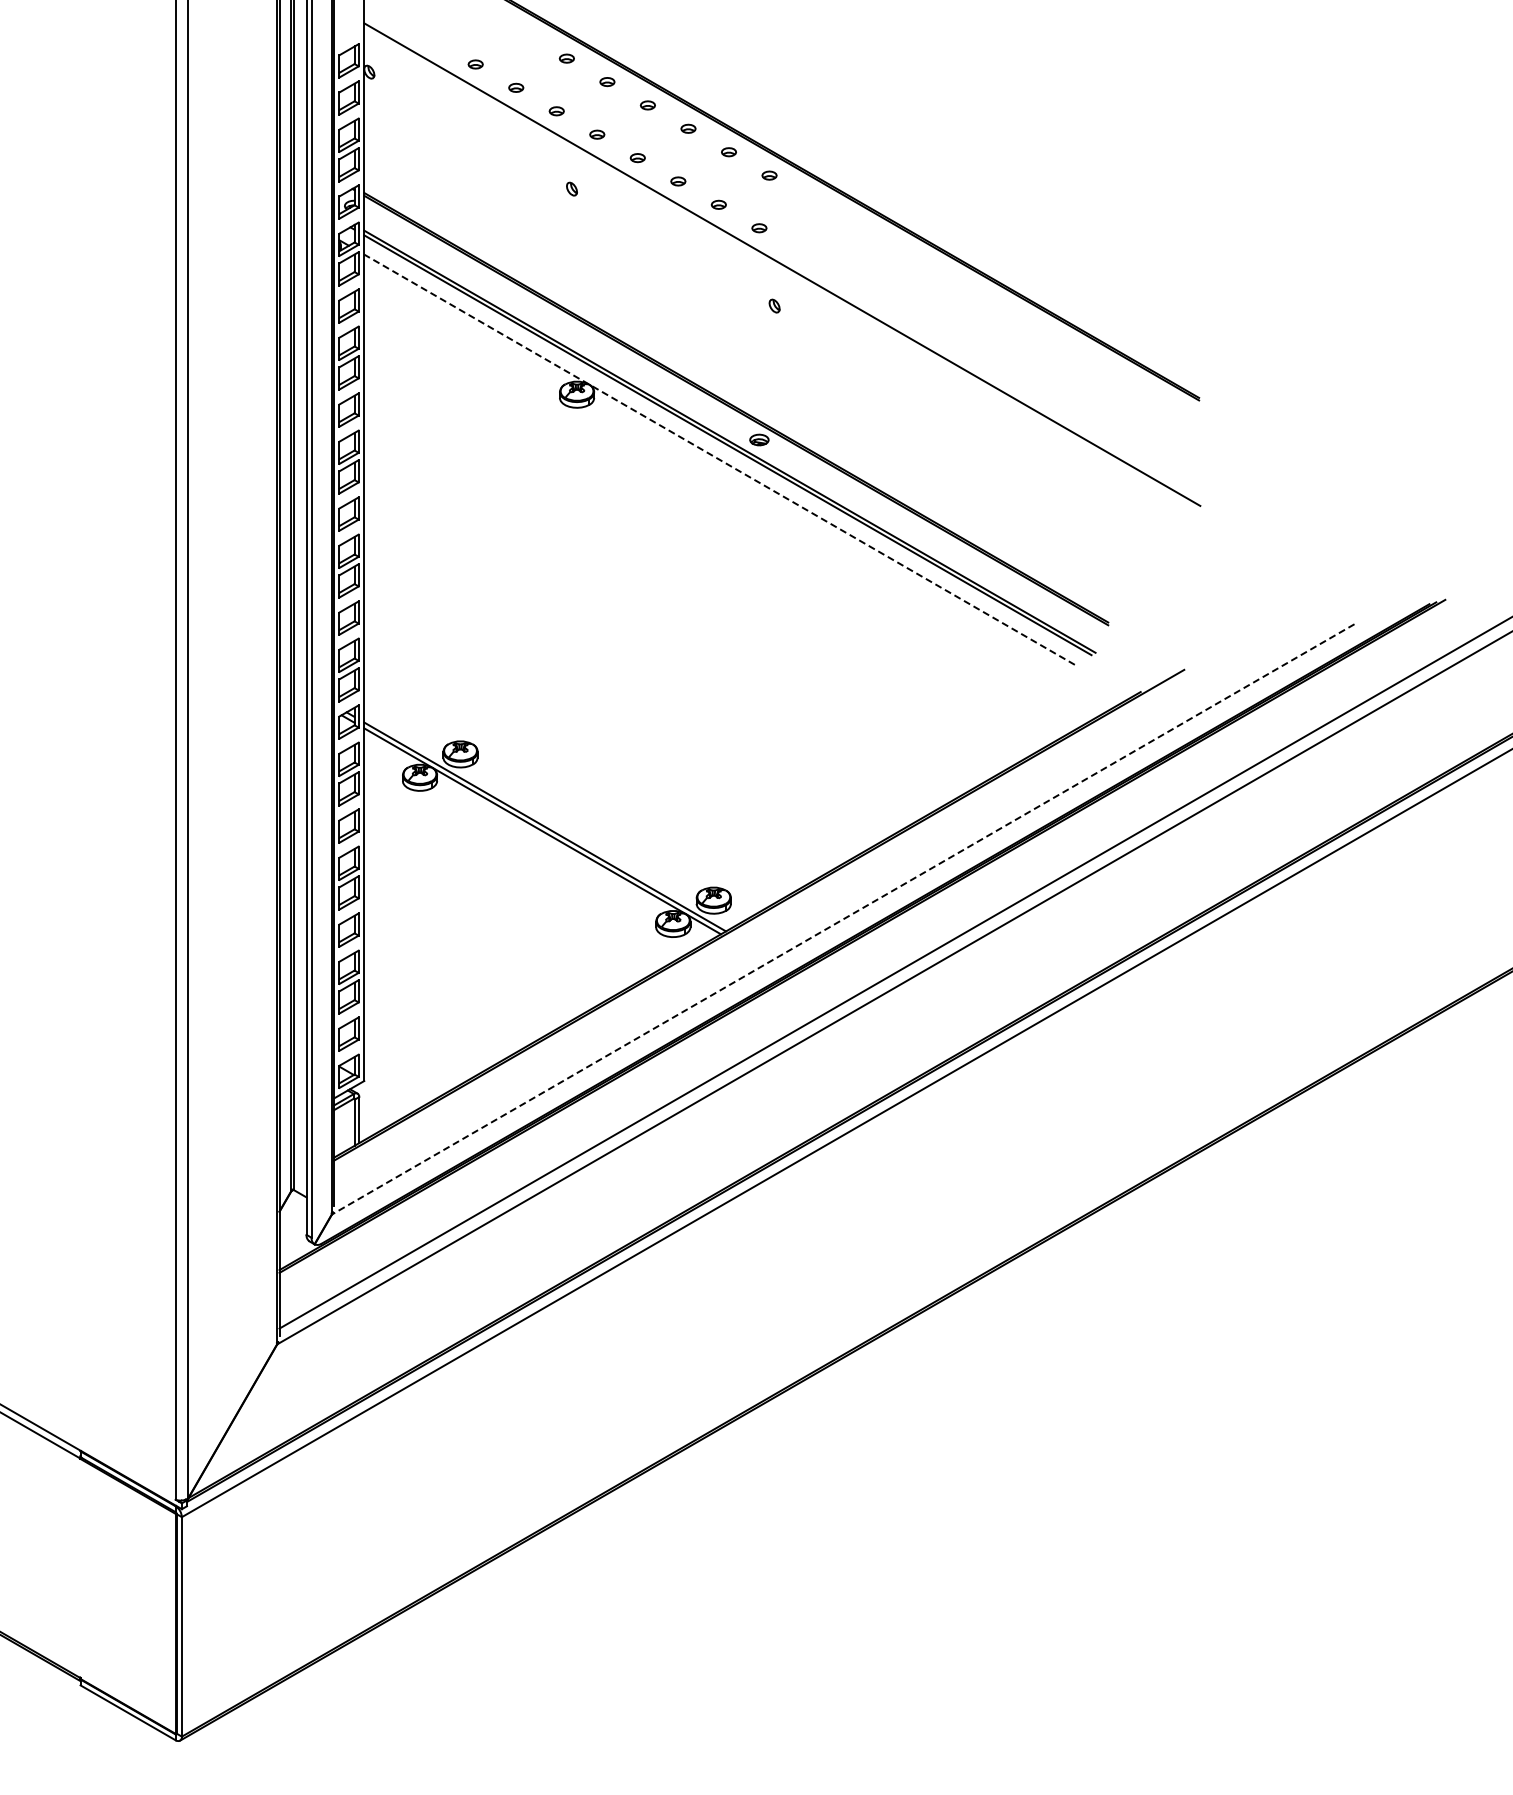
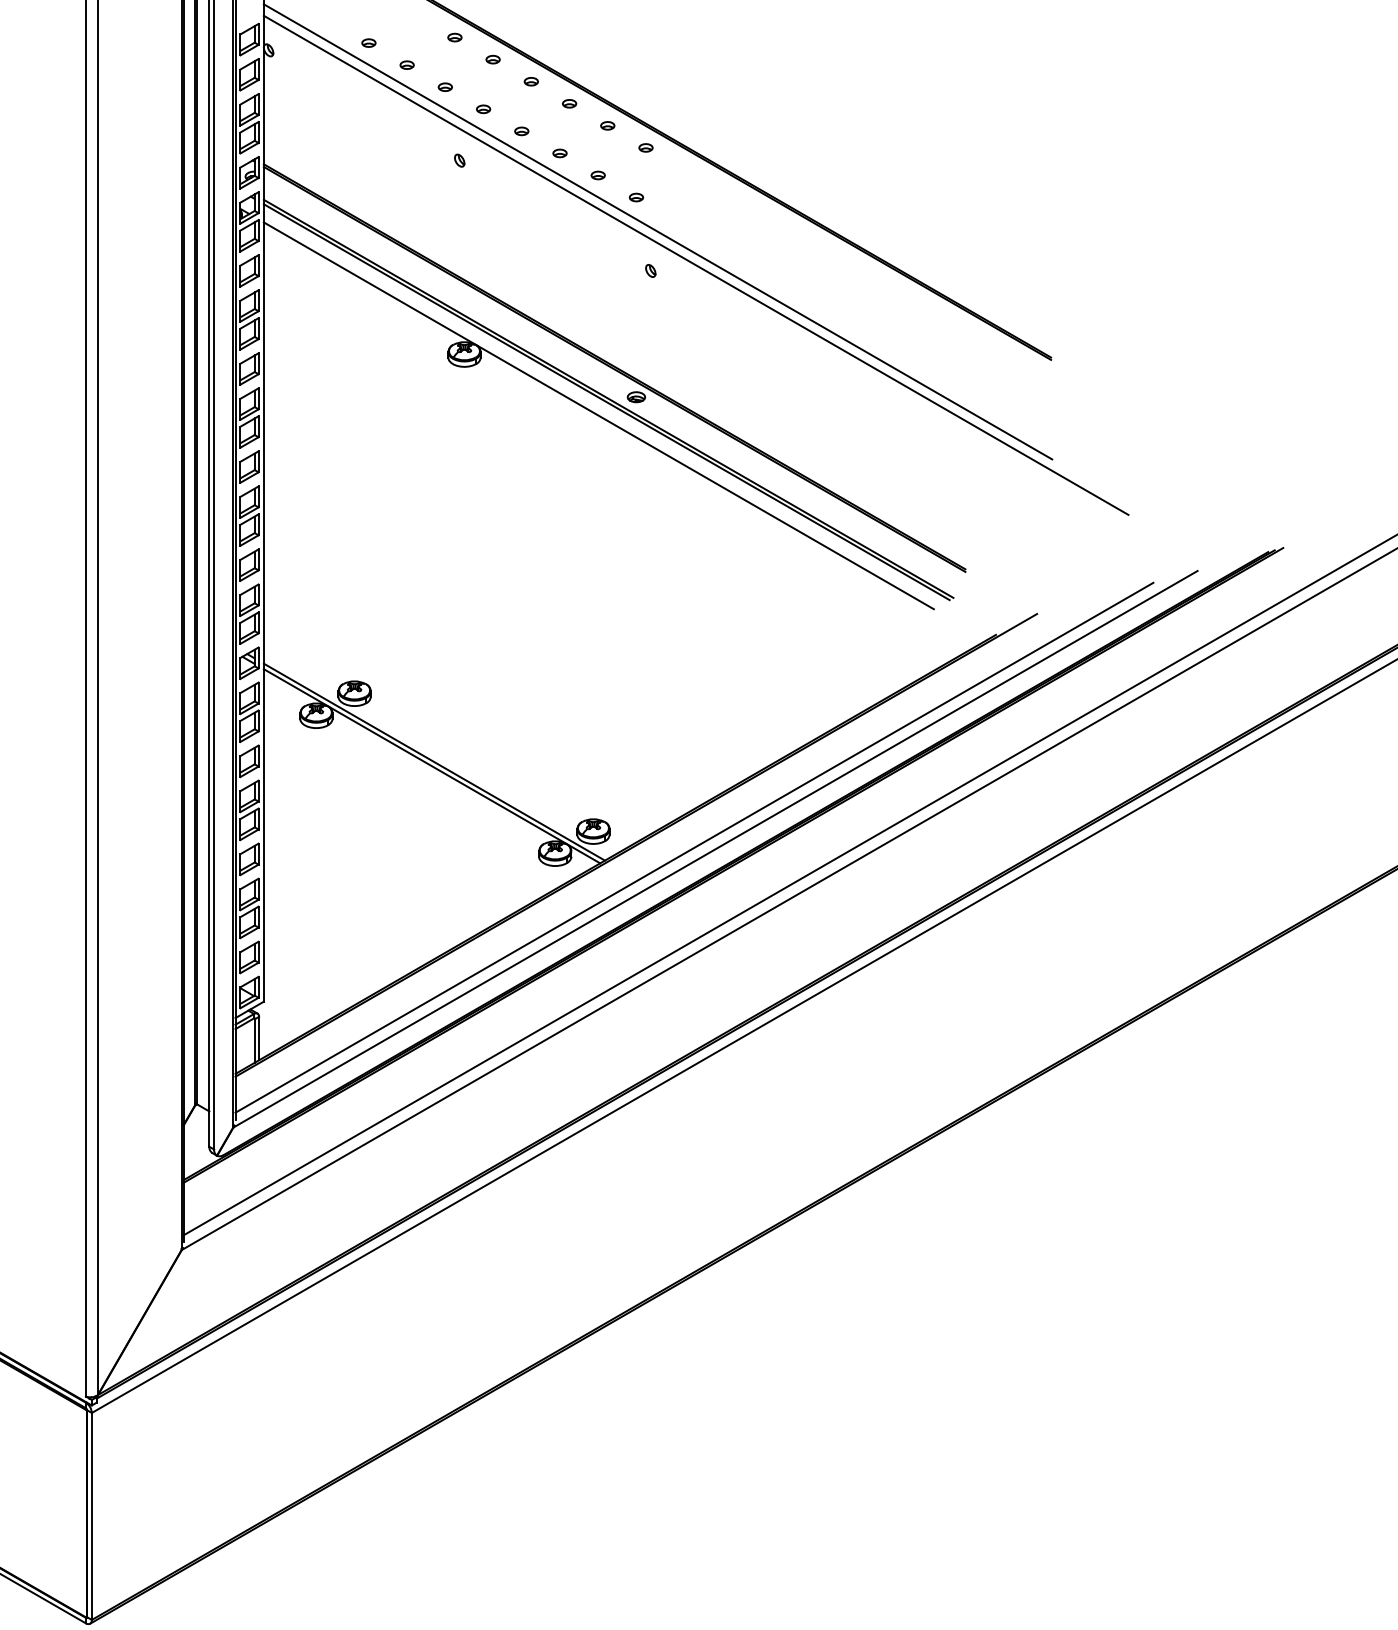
line: (822, 299) -> (695, 264), added
line: (719, 459) -> (598, 415), dashed -> solid
line: (820, 917) -> (694, 847), added
line: (842, 919) -> (714, 849), dashed -> solid

